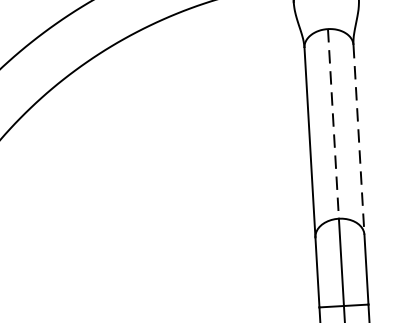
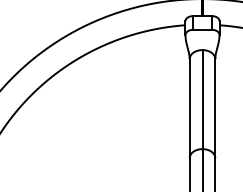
line: (333, 123) -> (202, 99), dashed -> solid
line: (359, 139) -> (215, 108), dashed -> solid

